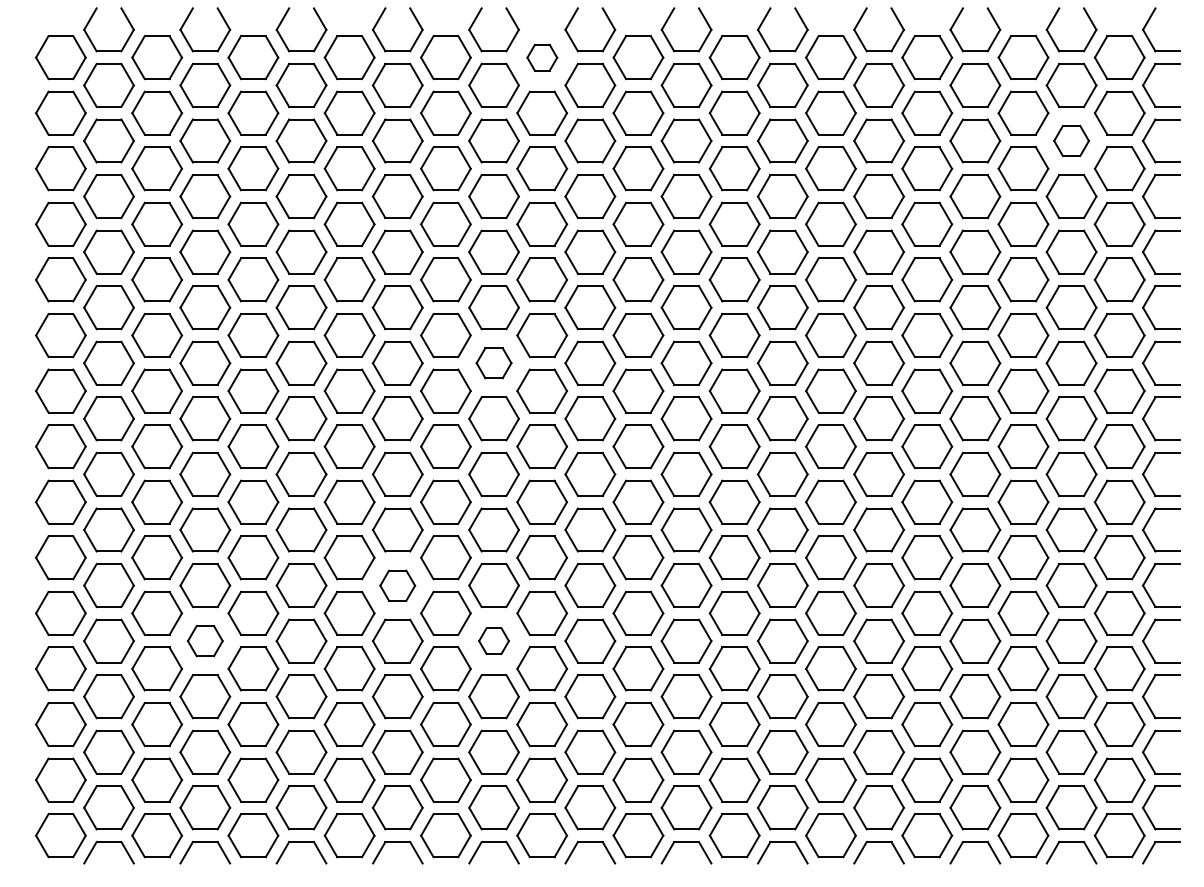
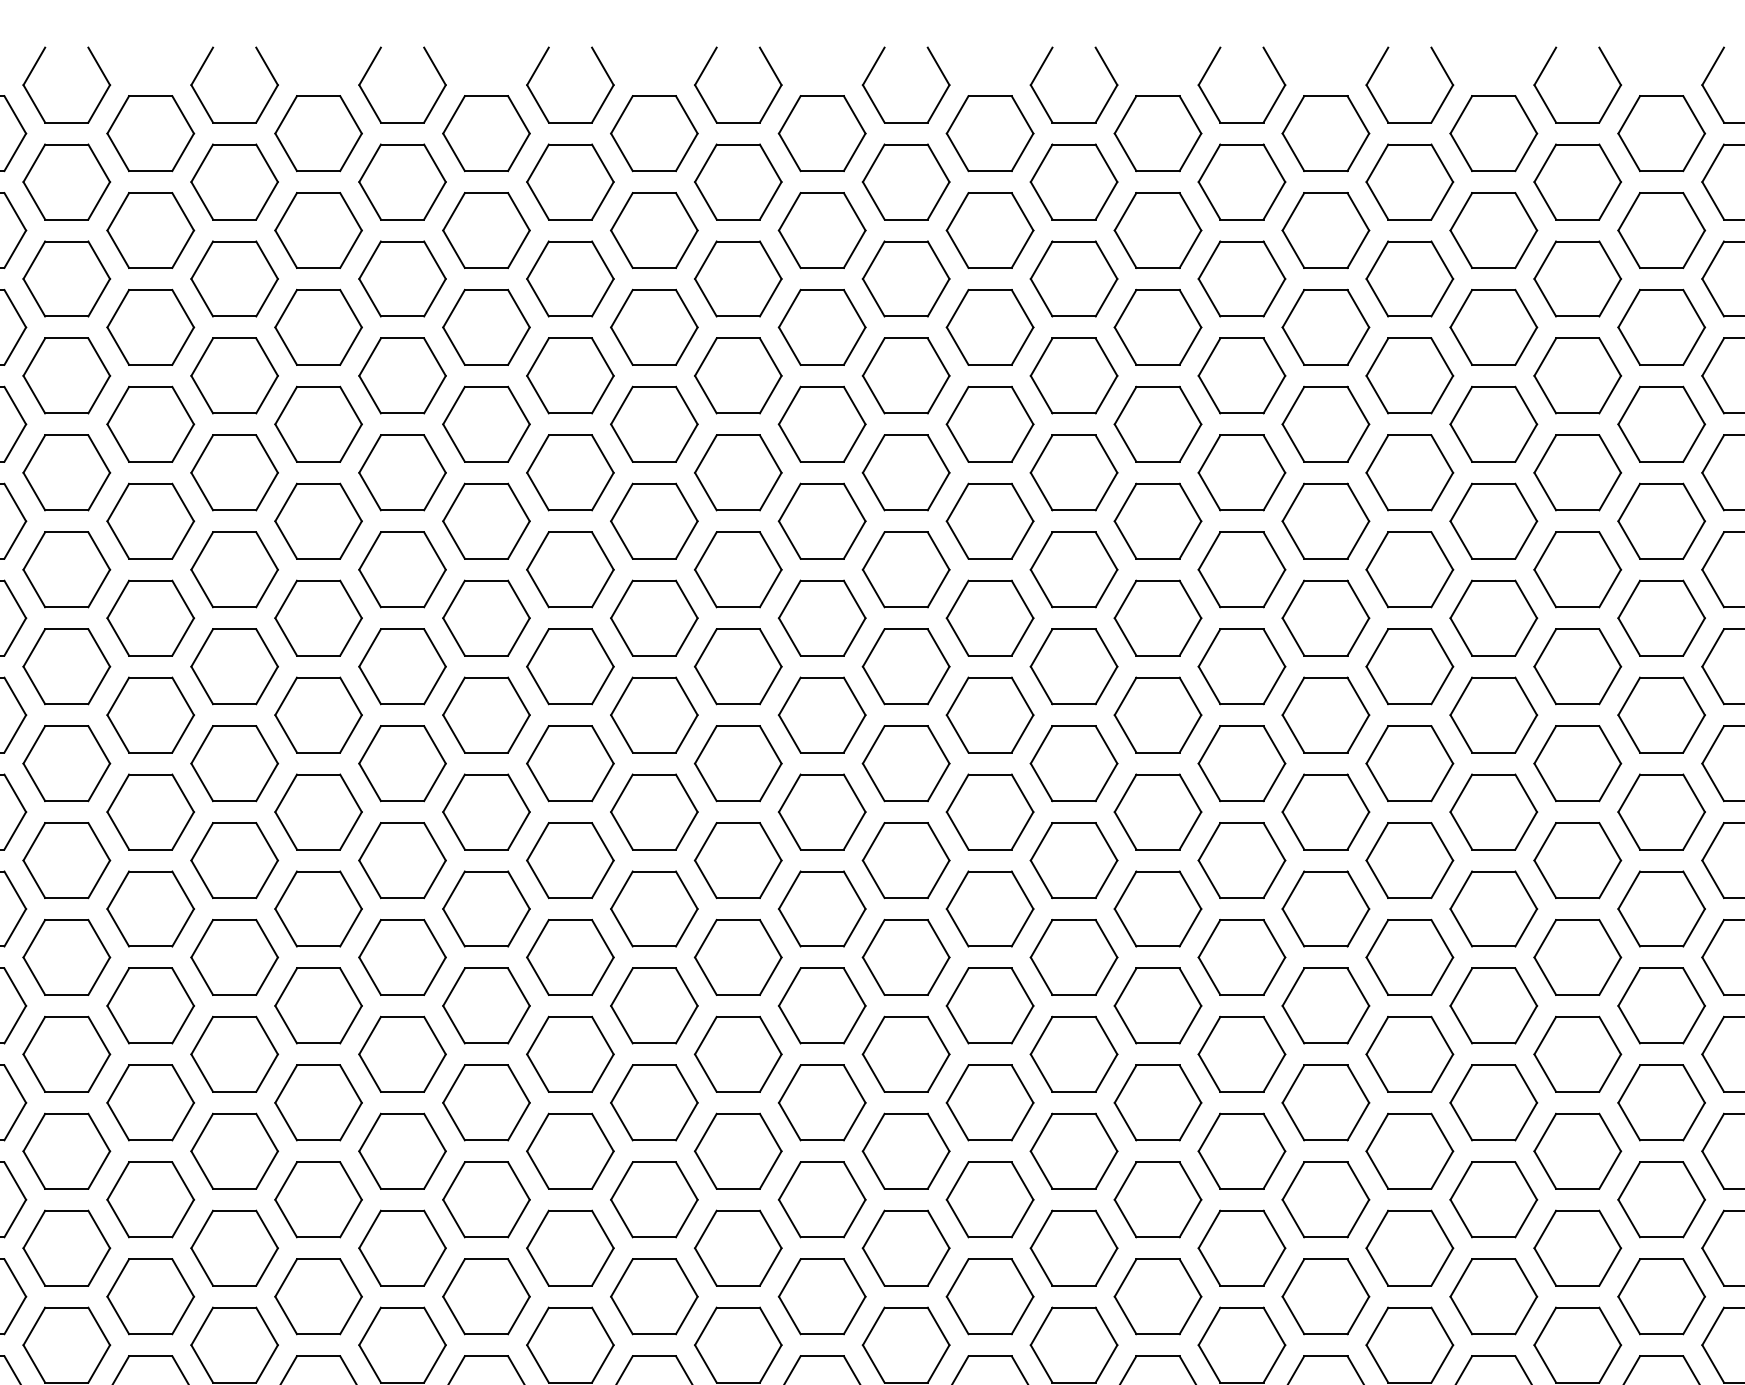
part: (542, 57) -> (654, 133), size x1.67
part: (1071, 140) -> (1577, 278), size x1.43
part: (493, 362) -> (569, 665), size x1.43
part: (397, 585) -> (401, 1054), size x1.43
part: (205, 640) -> (67, 1150), size x1.43
part: (493, 640) -> (569, 1150), size x1.67

